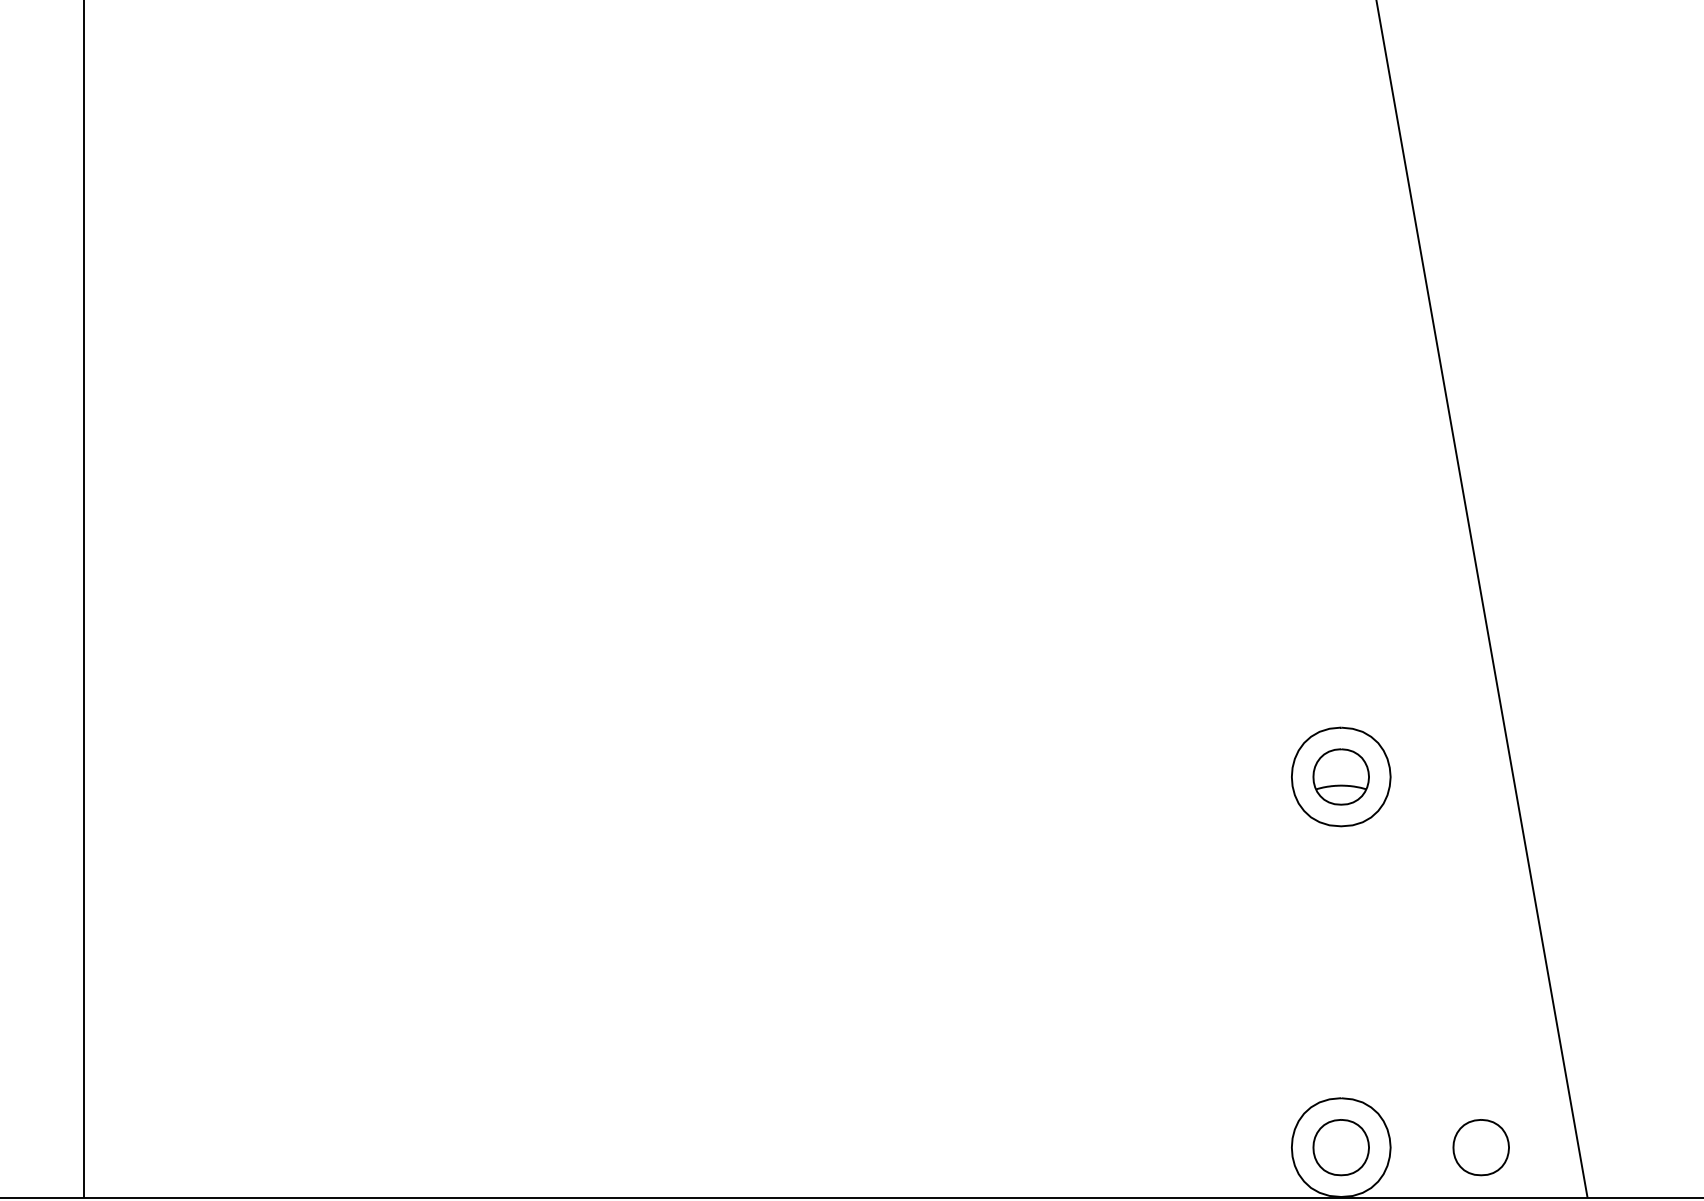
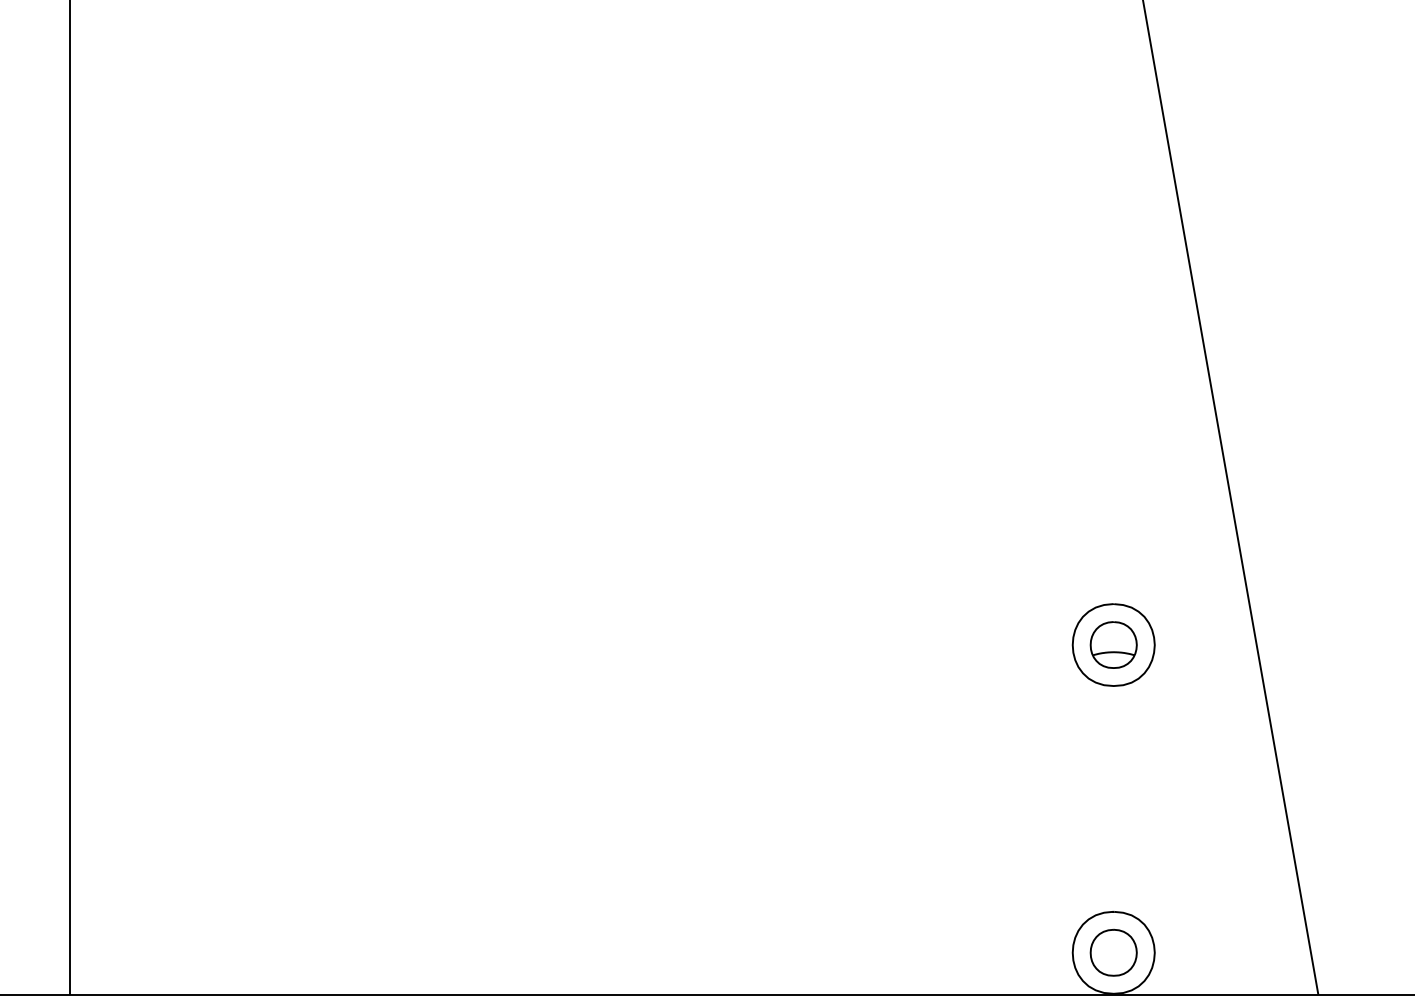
part: (1480, 1147) -> (1229, 952), removed

